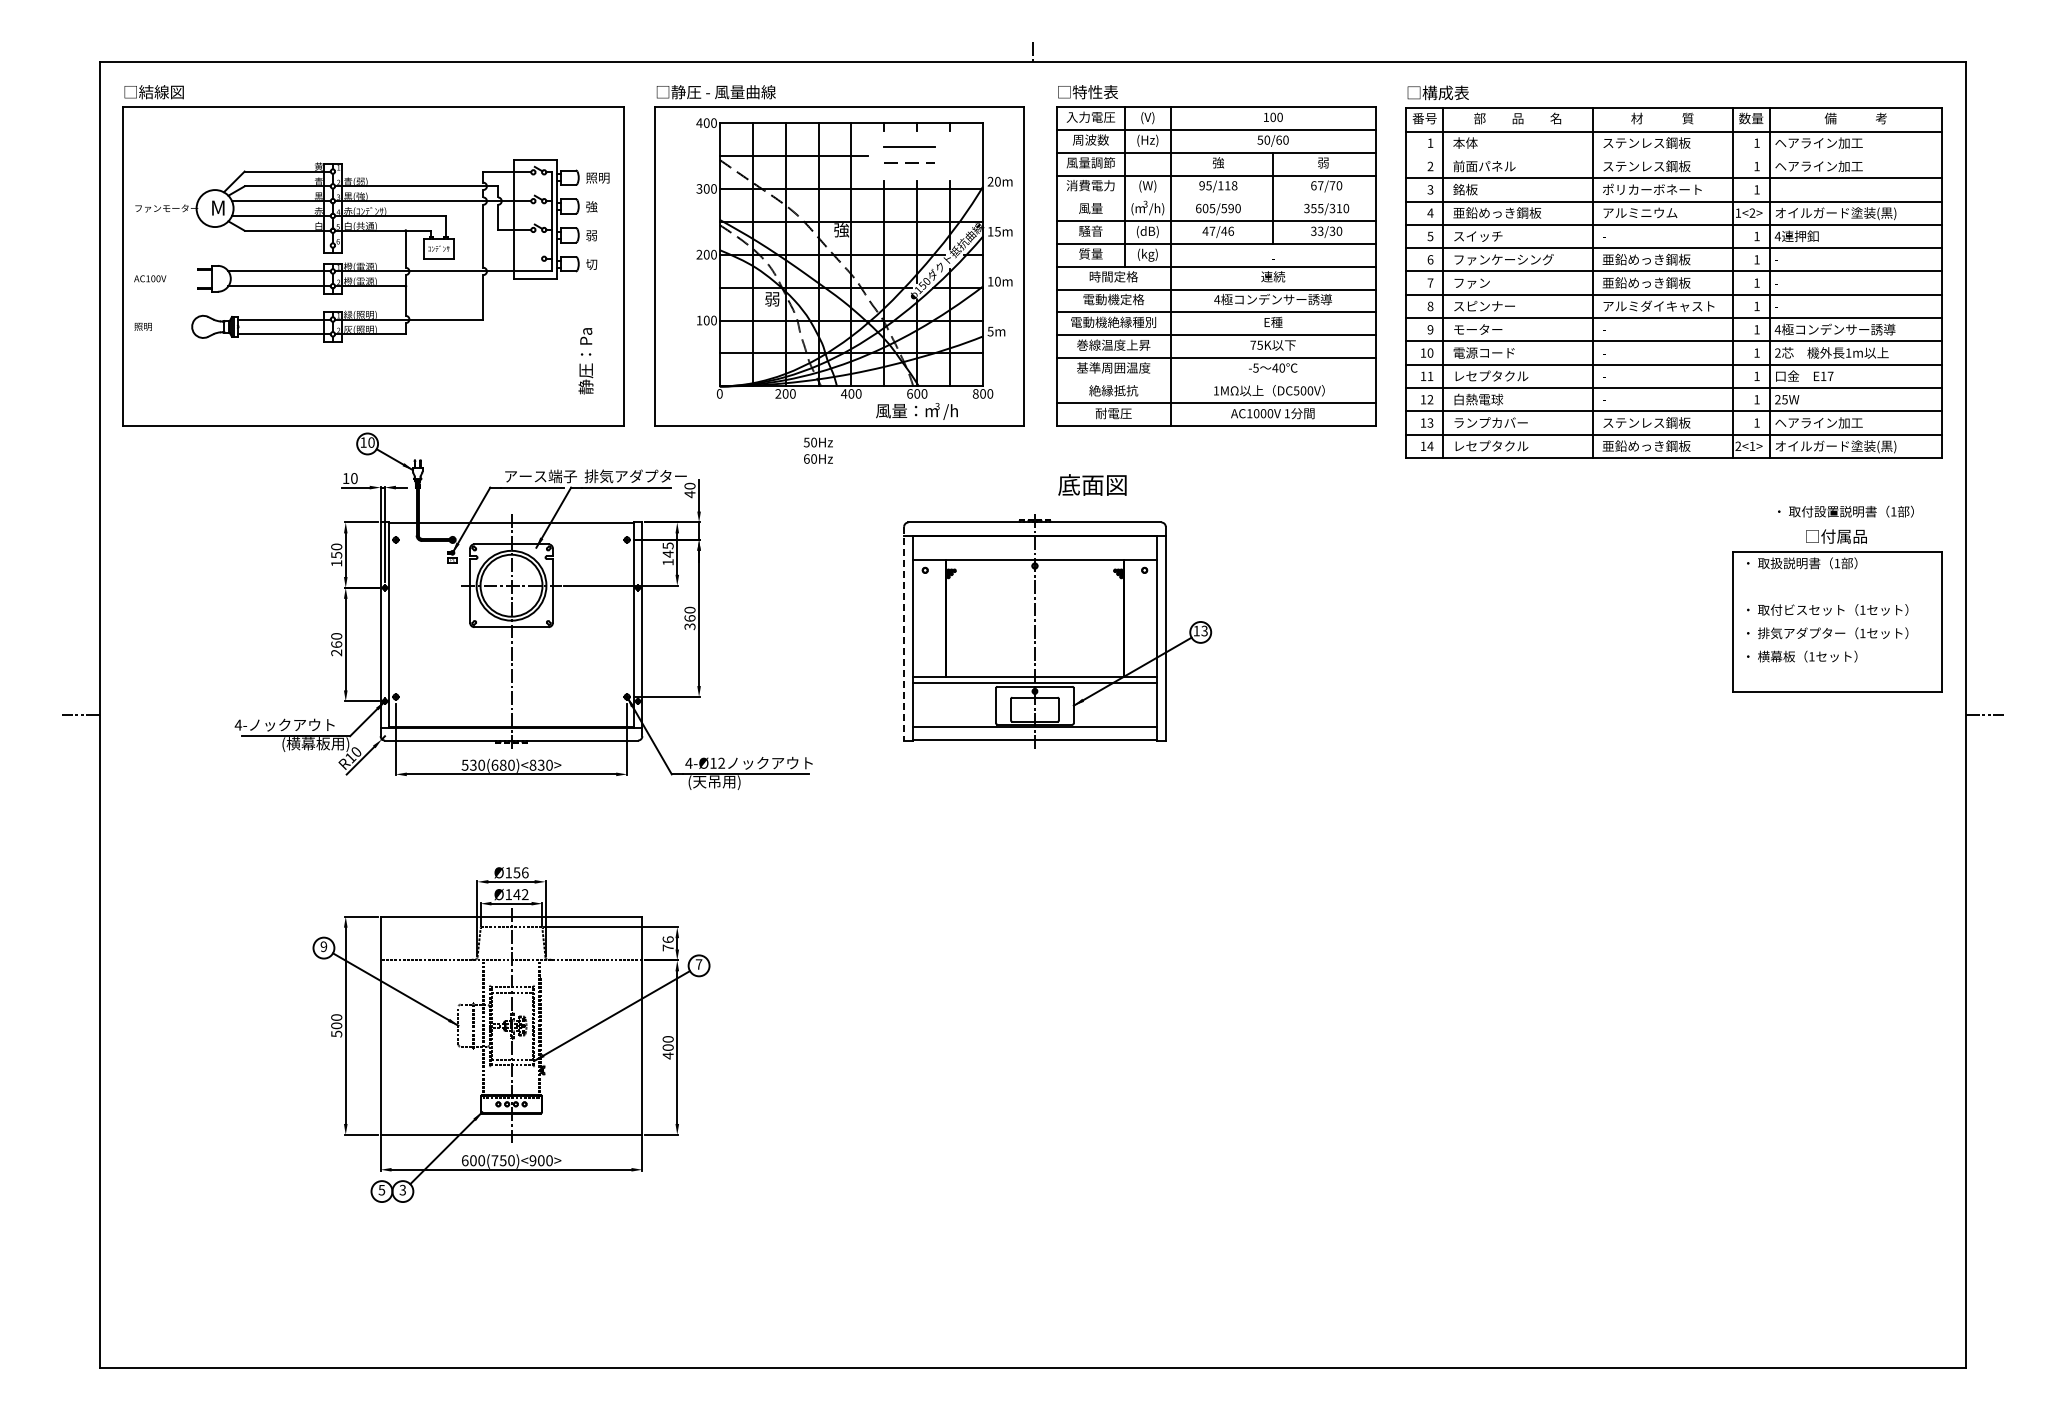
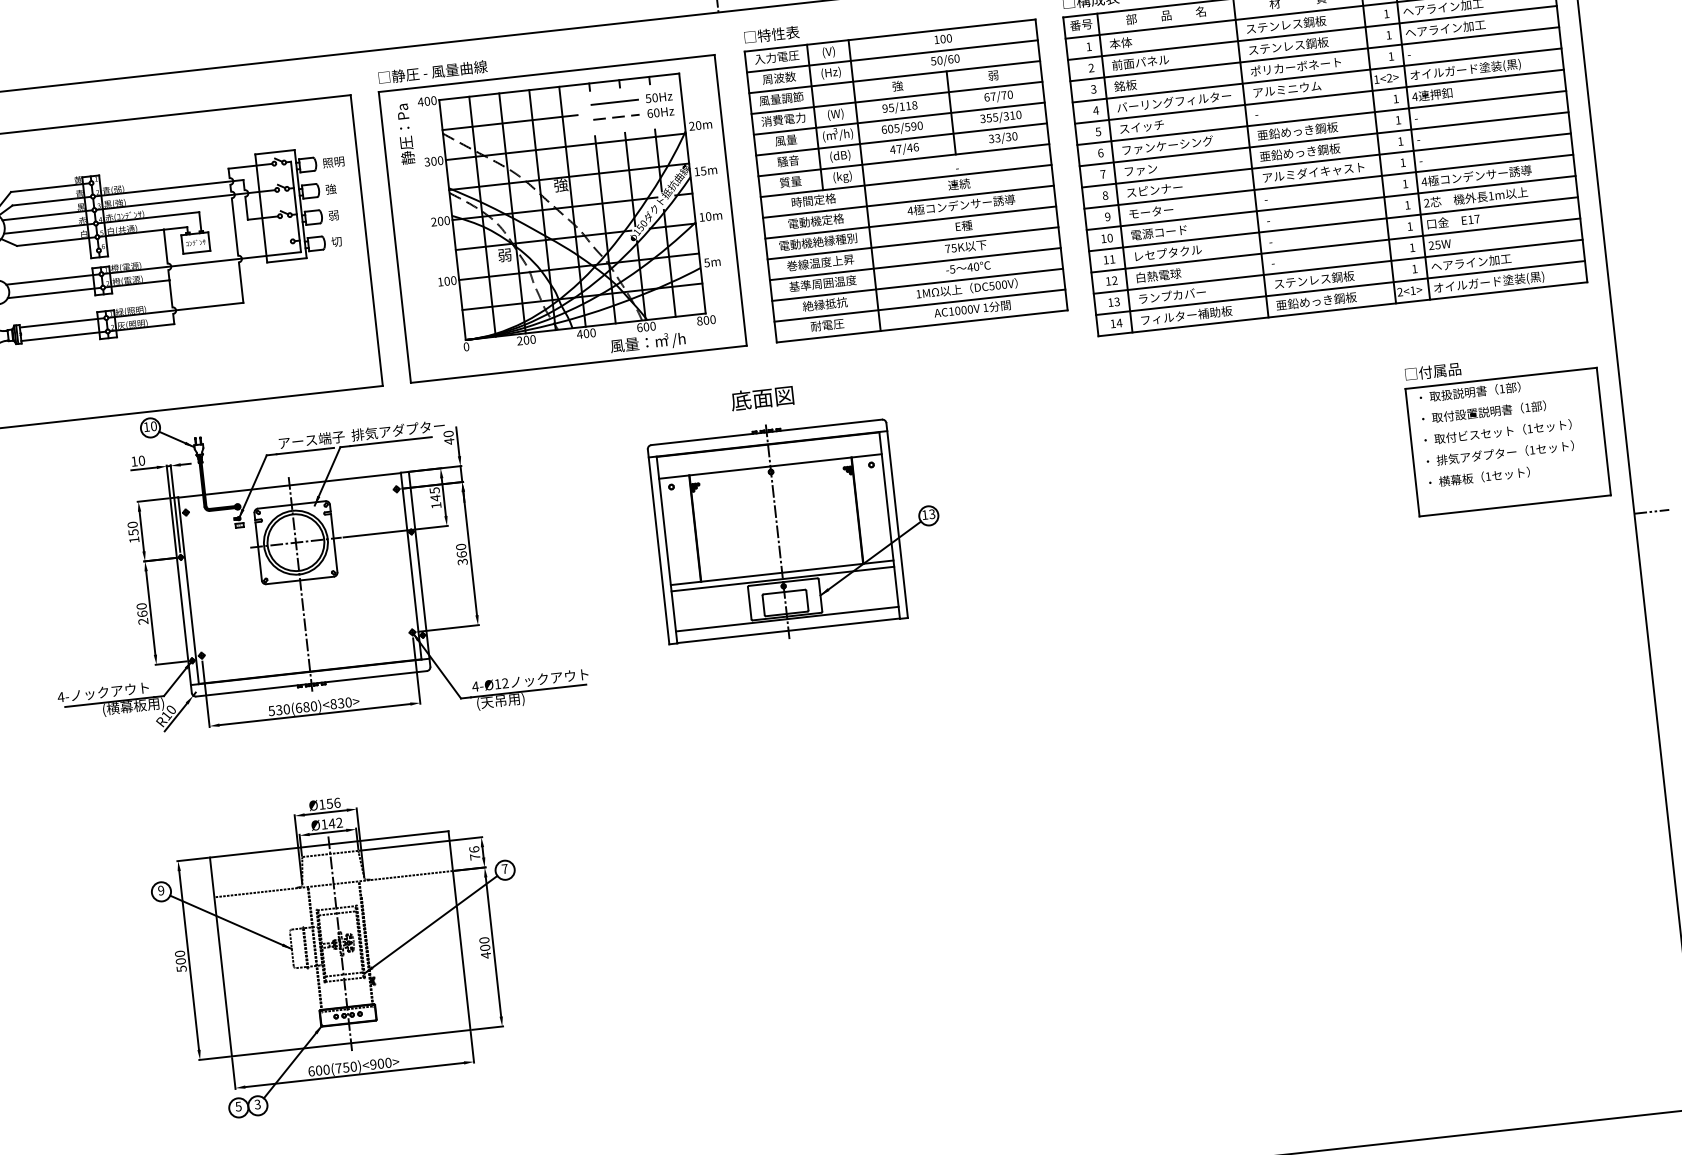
line: (1674, 154) -> (1312, 32), added
line: (1215, 198) -> (898, 118), added
text: (1515, 212) -> (1173, 101), 亜鉛めっき鋼板 -> バーリングフィルター
text: (585, 361) -> (404, 134), moved
line: (1215, 380) -> (916, 284), added
text: (1503, 445) -> (1185, 315), レセプタクル -> フィルター補助板
text: (817, 450) -> (659, 104), moved
text: (1092, 484) -> (762, 397), moved
text: (1845, 511) -> (1483, 412), moved
text: (1836, 536) -> (1433, 371), moved
line: (904, 633) -> (658, 546), dashed -> solid

